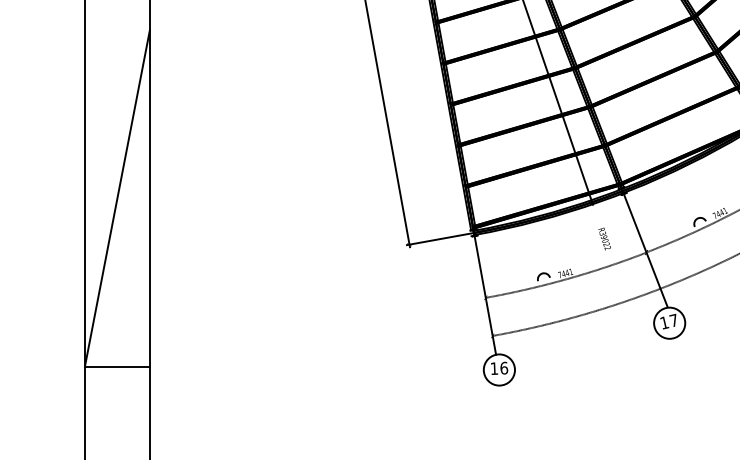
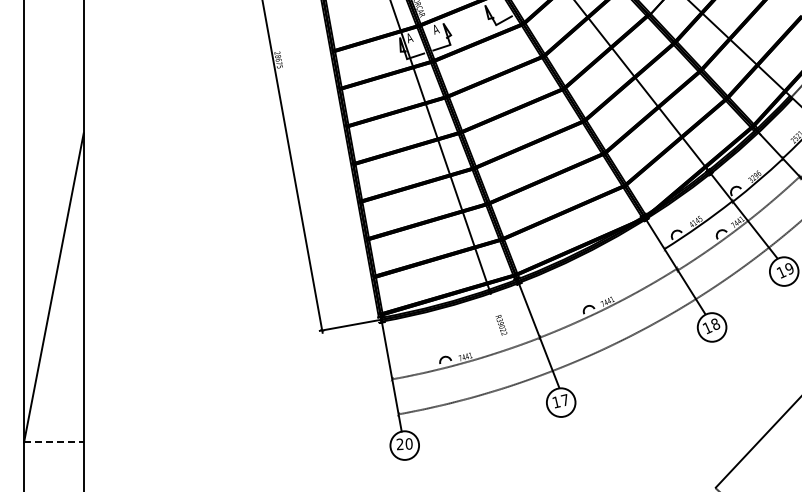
line: (117, 366) -> (53, 442), solid -> dashed
text: (499, 368) -> (404, 444), 16 -> 20

